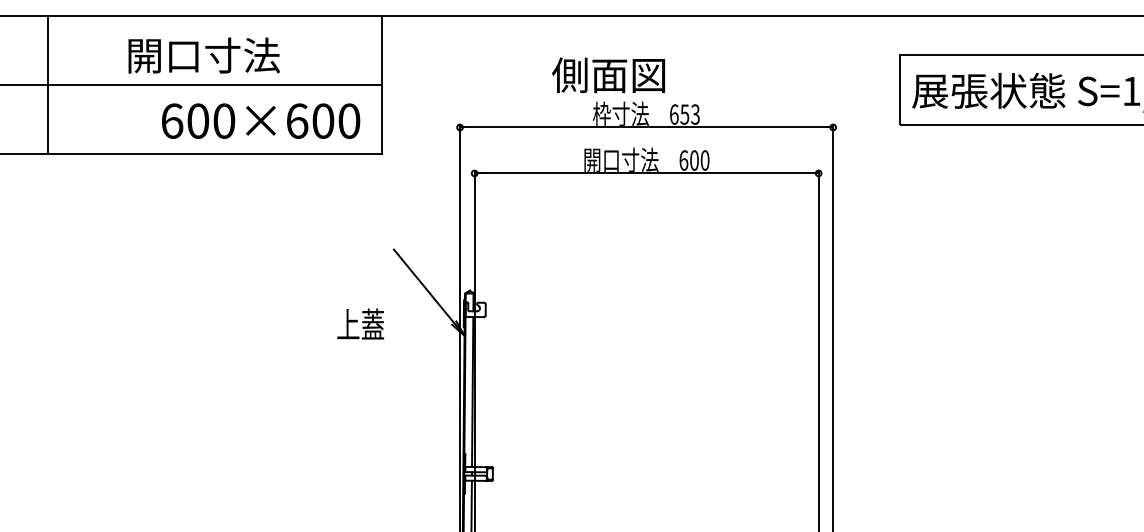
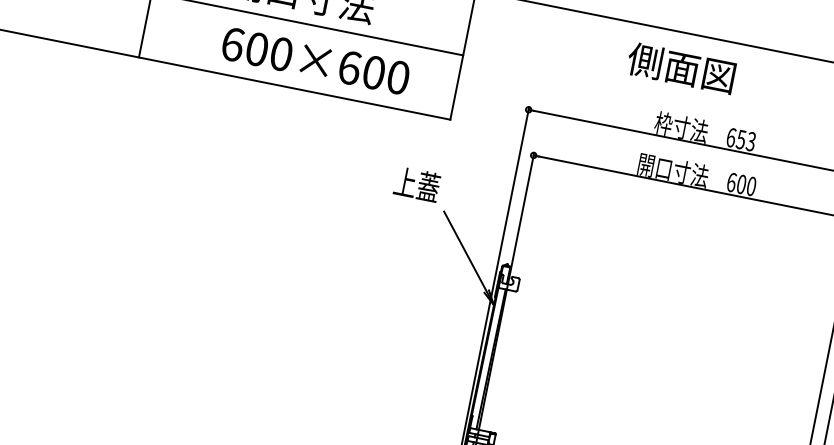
text: (608, 75) -> (681, 68), moved
text: (261, 120) -> (316, 60), moved
text: (360, 323) -> (417, 183), moved

